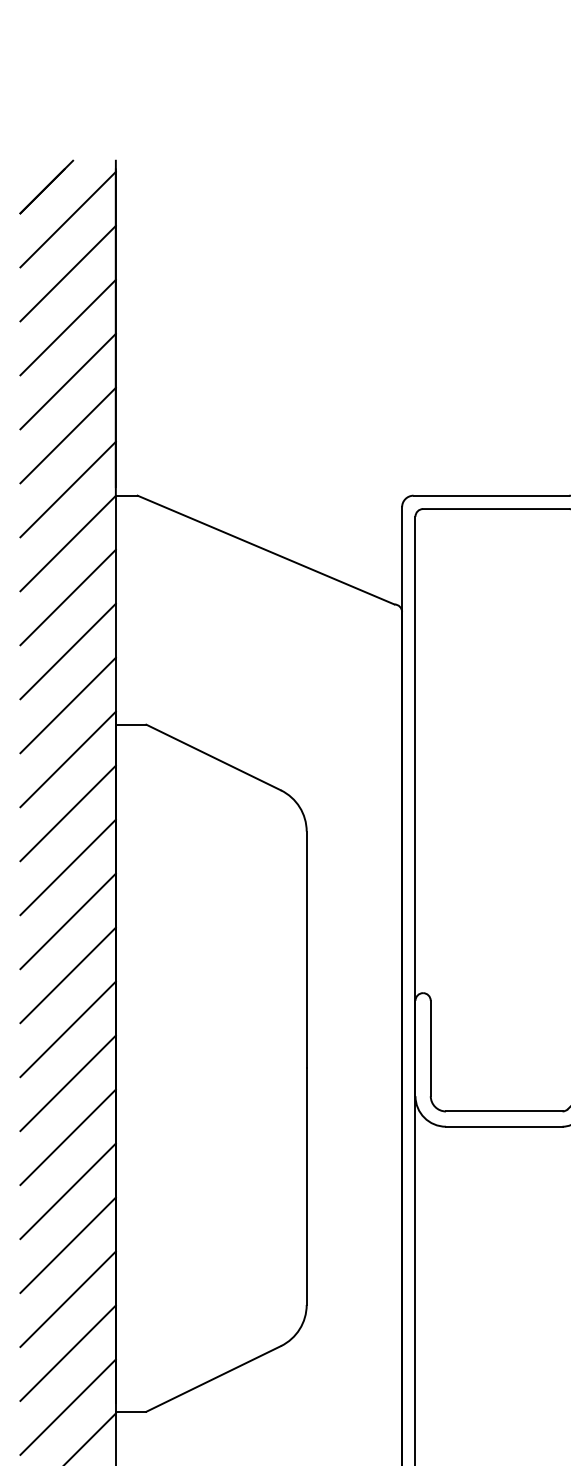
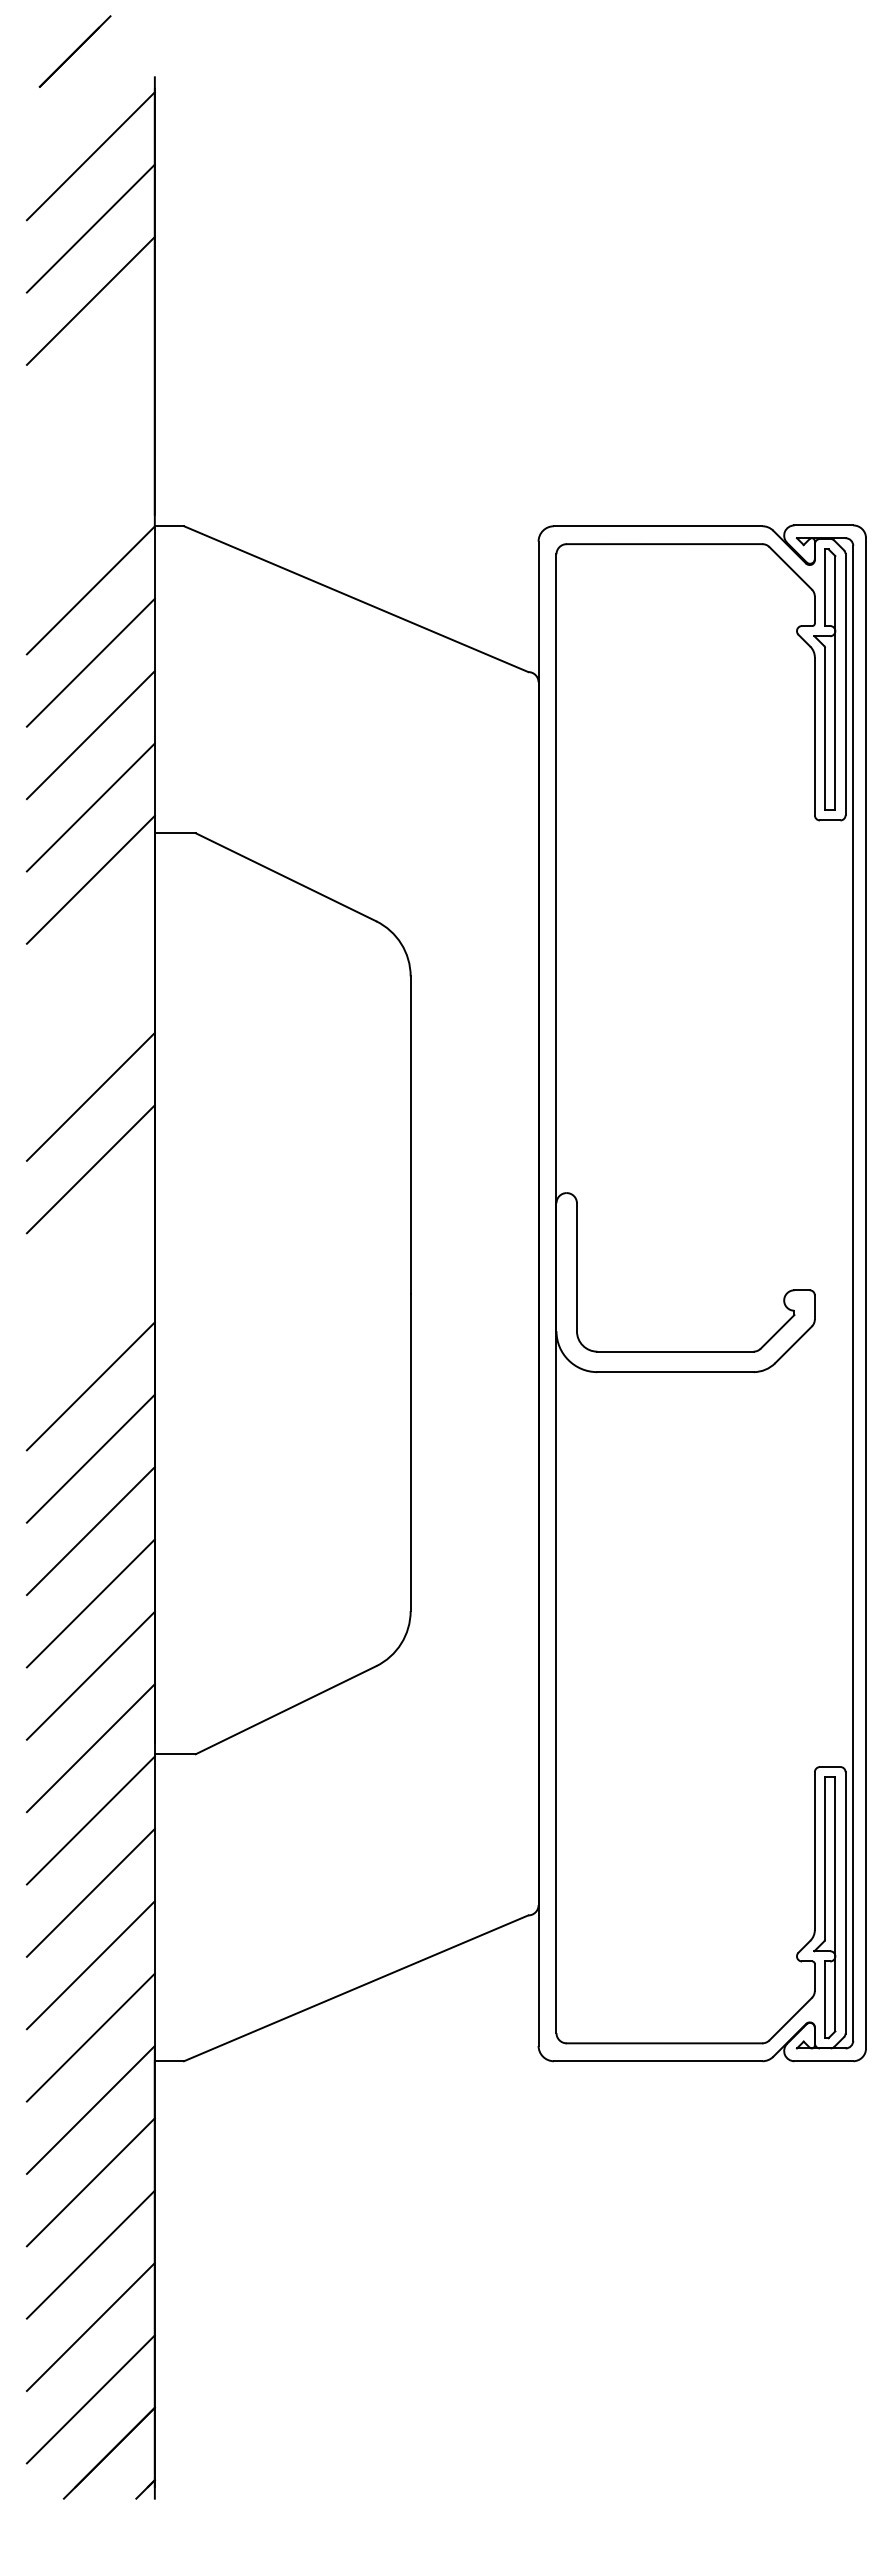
line: (46, 187) -> (74, 51), moved
line: (67, 381) -> (90, 373), removed
line: (67, 435) -> (90, 445), removed
line: (67, 489) -> (90, 518), removed
line: (67, 813) -> (90, 952), removed
line: (67, 867) -> (90, 1024), removed
line: (67, 1029) -> (90, 1241), removed
line: (67, 1082) -> (90, 1313), removed

